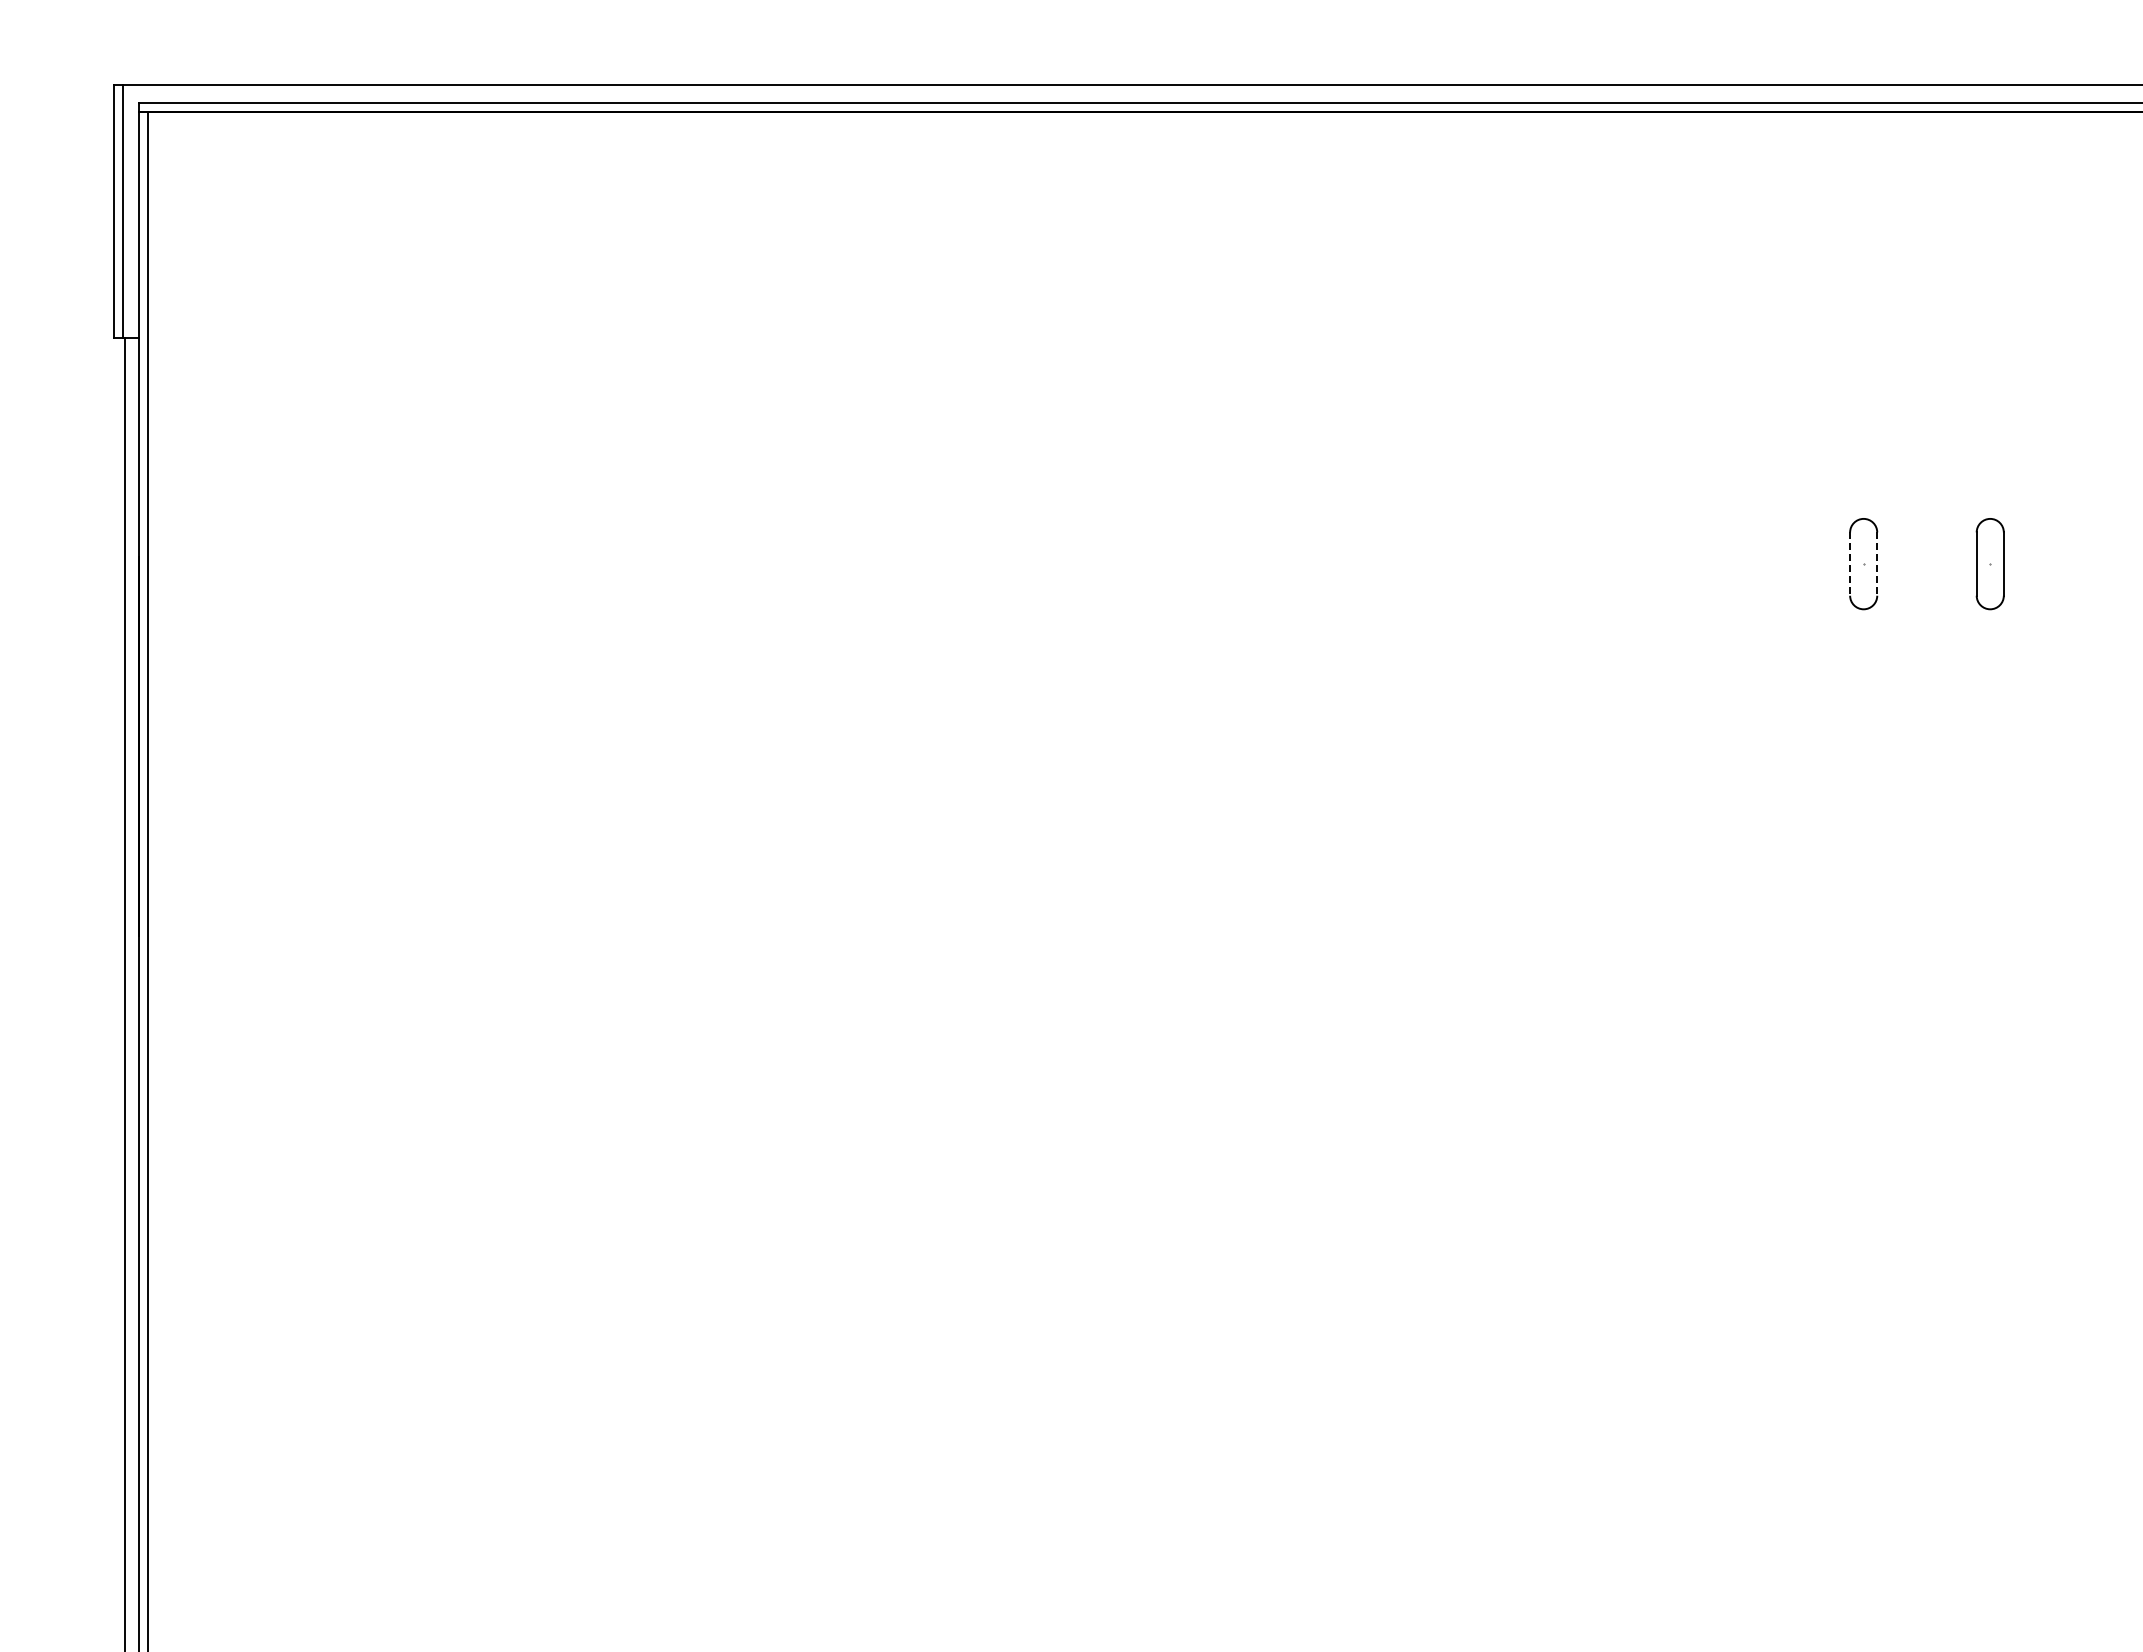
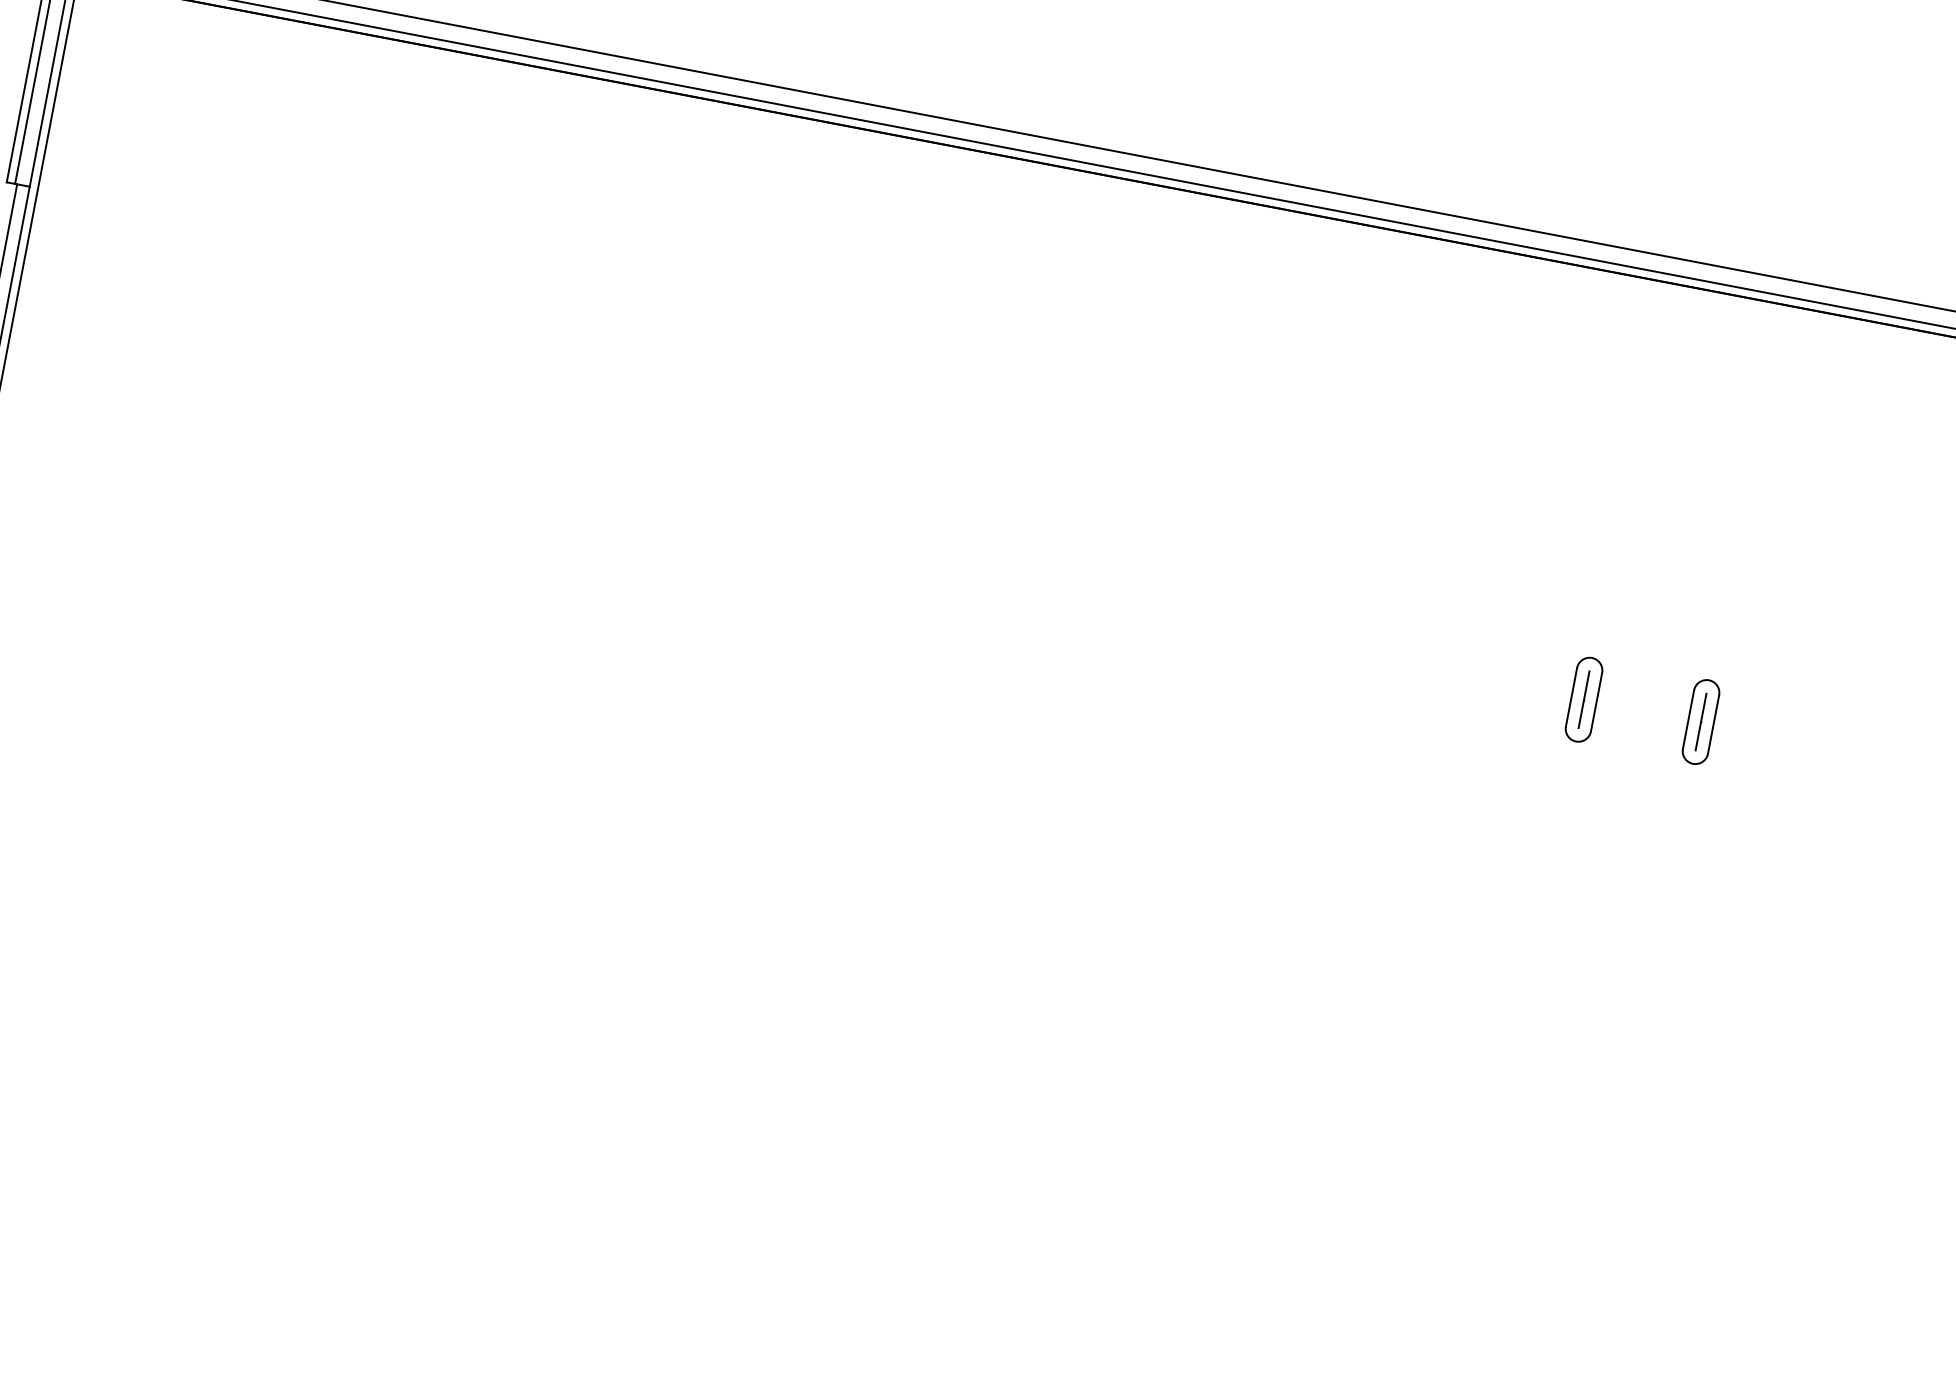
line: (1863, 563) -> (1583, 699), added
line: (1990, 563) -> (1701, 721), added
line: (1850, 564) -> (1571, 697), dashed -> solid
line: (1877, 564) -> (1596, 702), dashed -> solid

